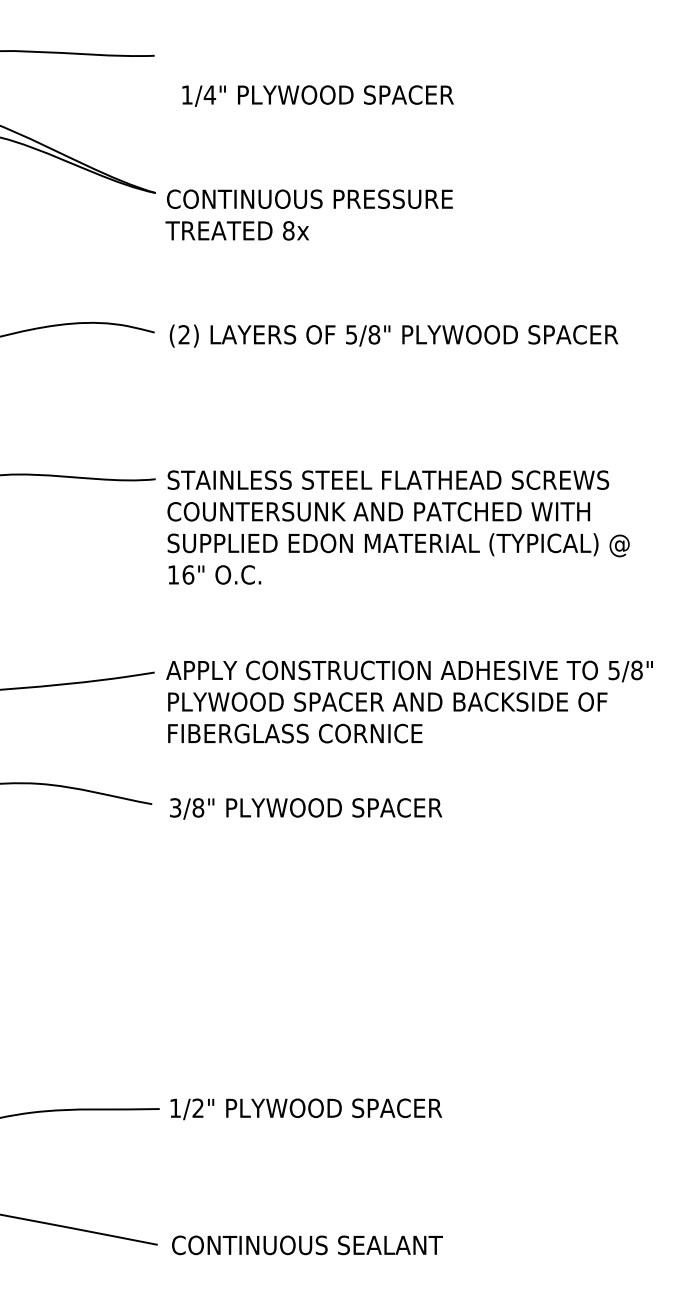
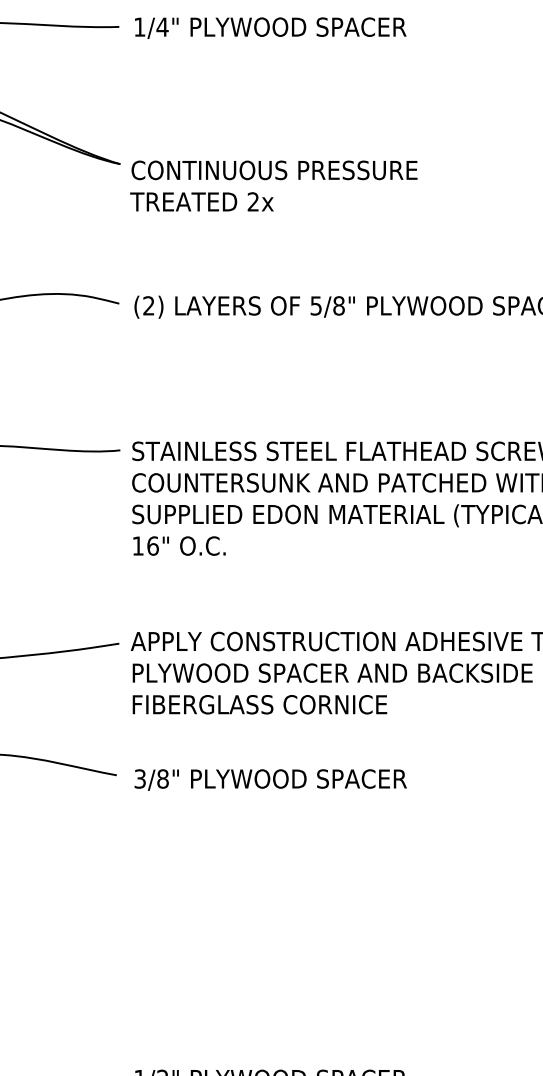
text: (317, 95) -> (270, 27), moved
text: (288, 230) -> (253, 201), 8x -> 2x

